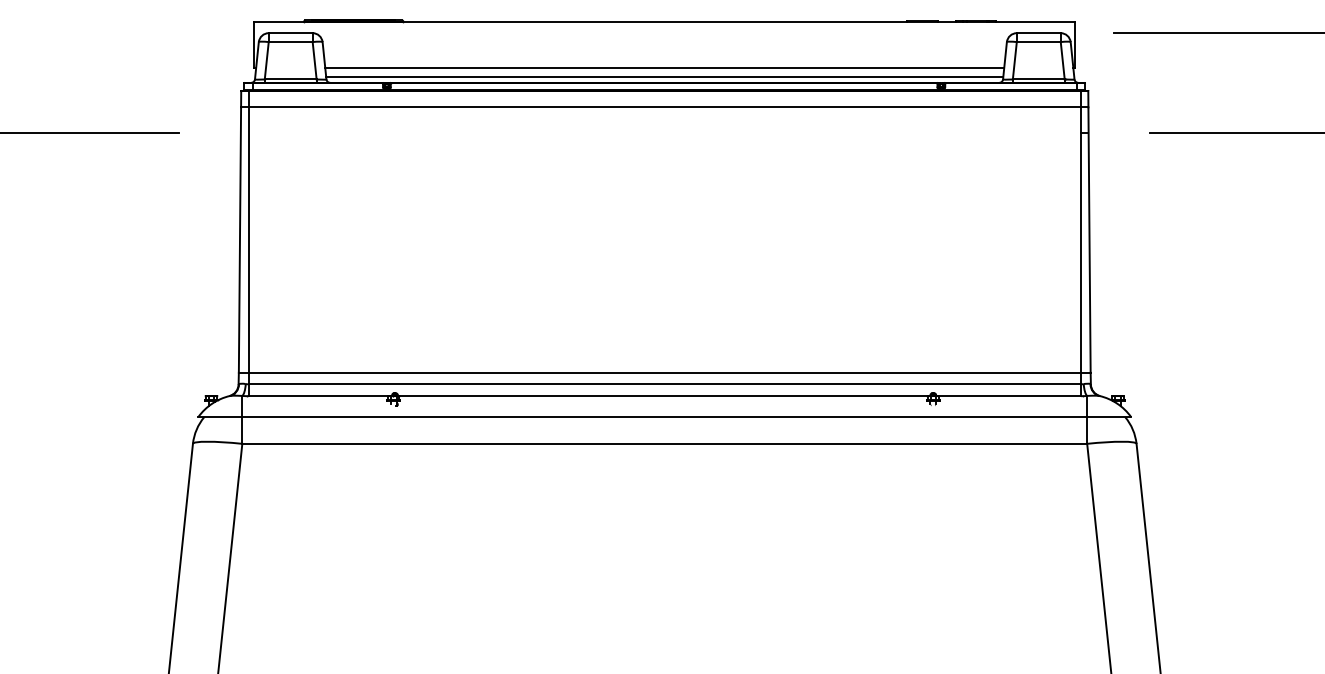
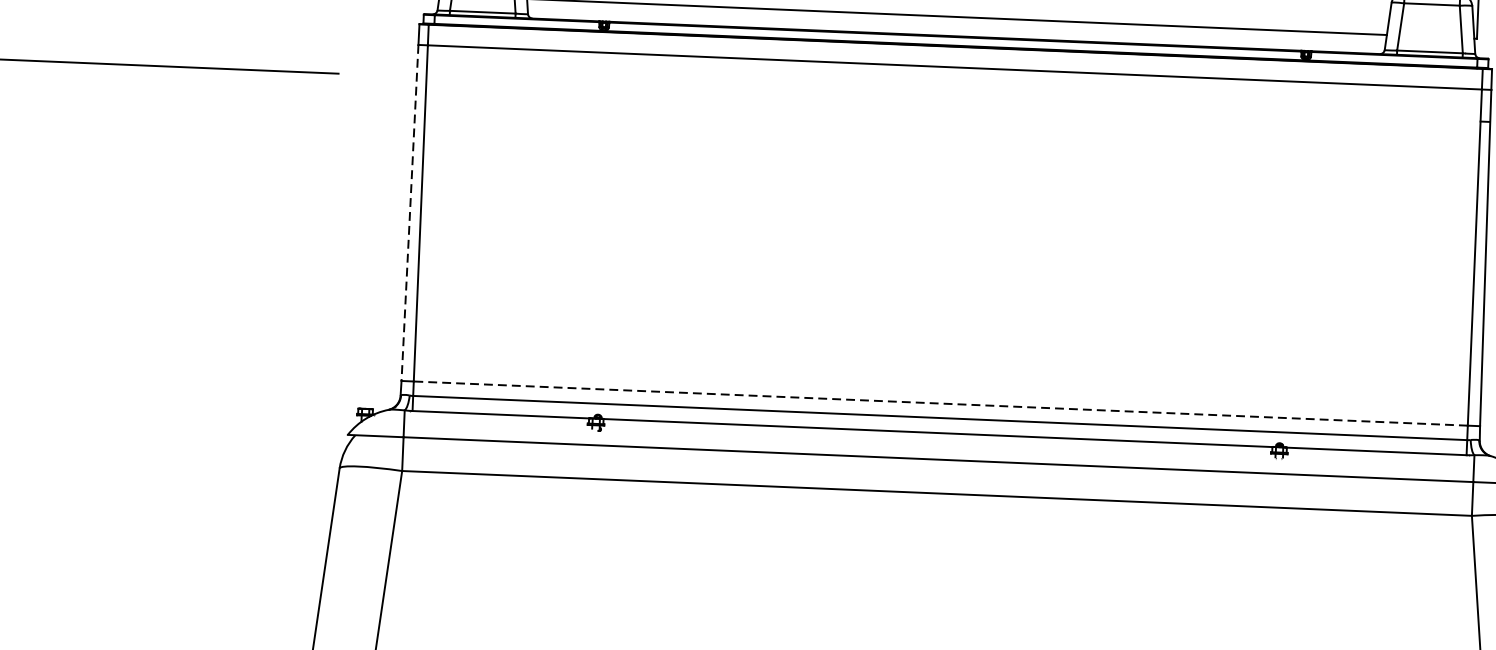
line: (664, 76) -> (956, 28), removed
line: (239, 240) -> (409, 213), solid -> dashed
line: (664, 372) -> (940, 403), solid -> dashed

